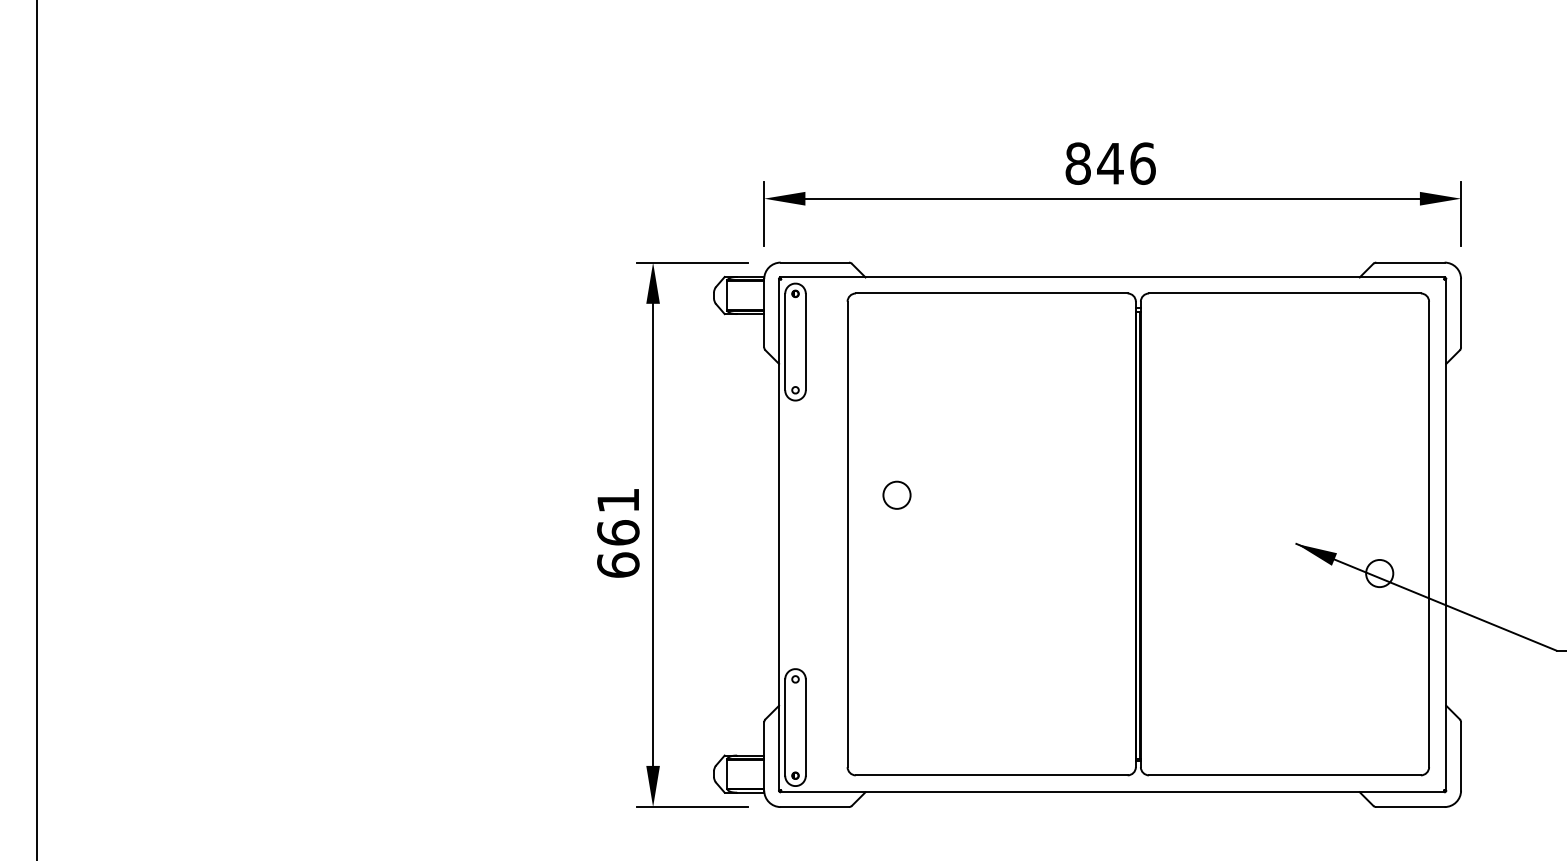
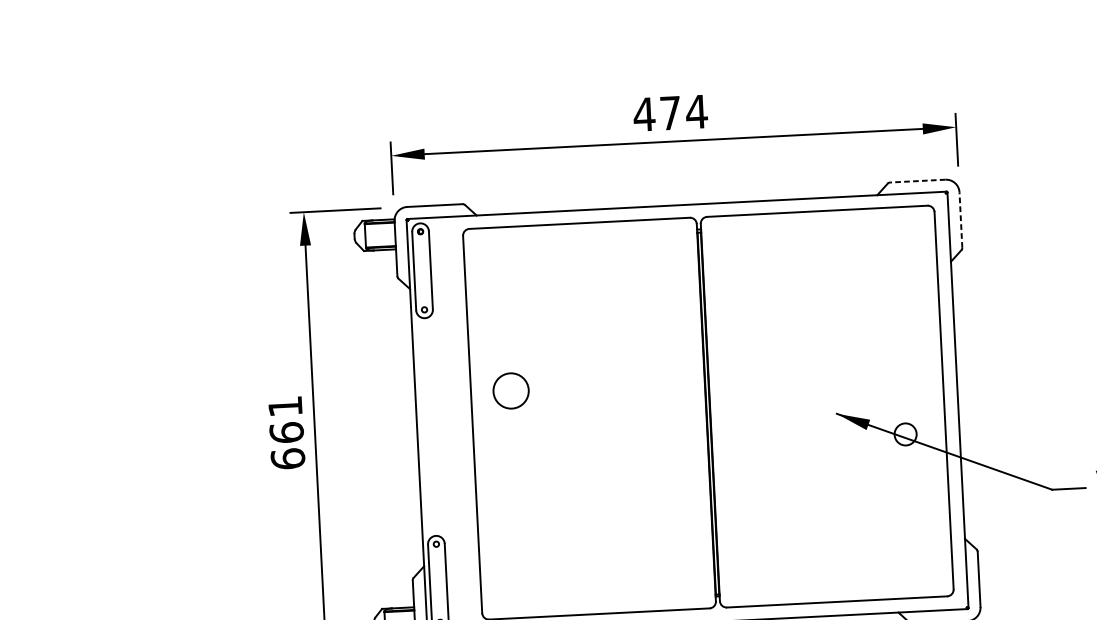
text: (1110, 163) -> (670, 113), 846 -> 474
line: (1409, 262) -> (917, 181), solid -> dashed
line: (1461, 312) -> (961, 219), solid -> dashed
circle: (896, 494) -> (510, 390), size x1.6

